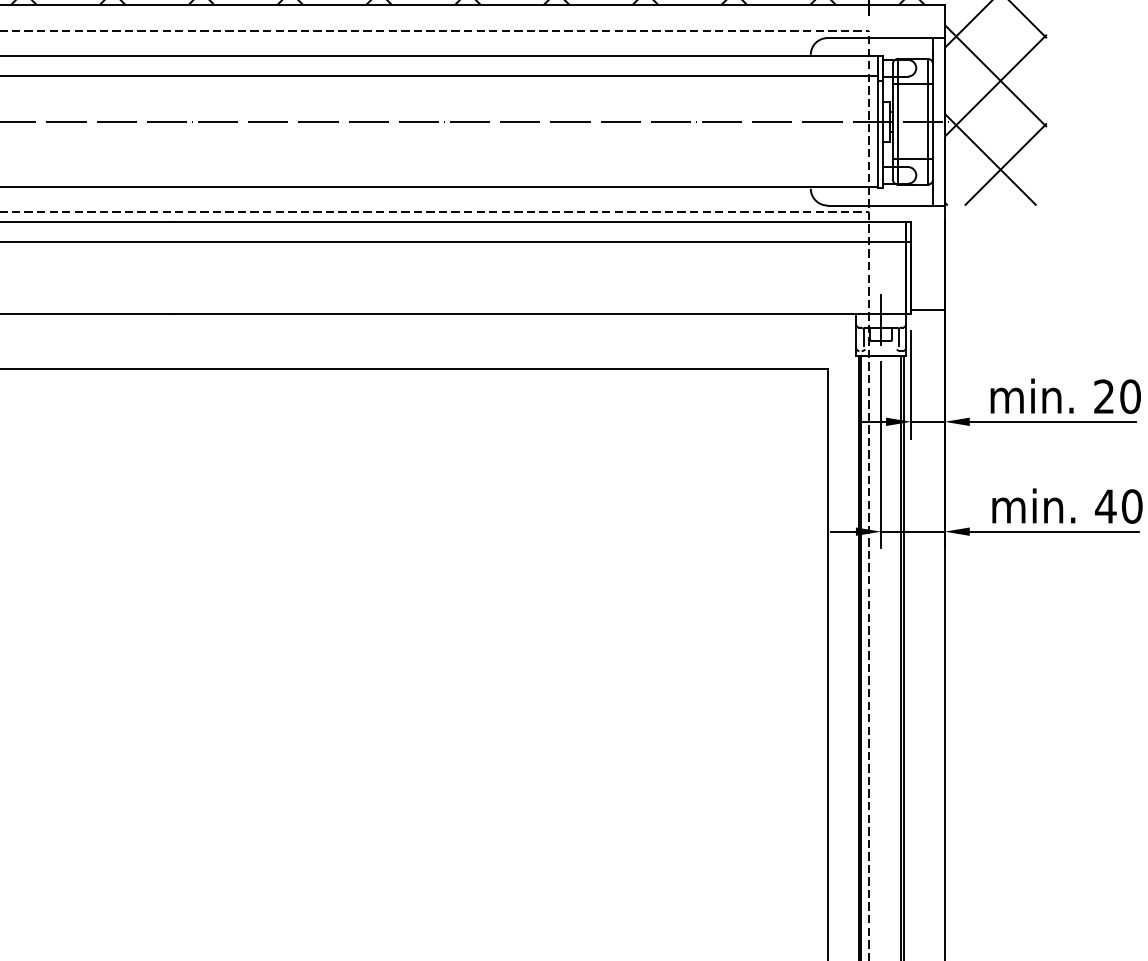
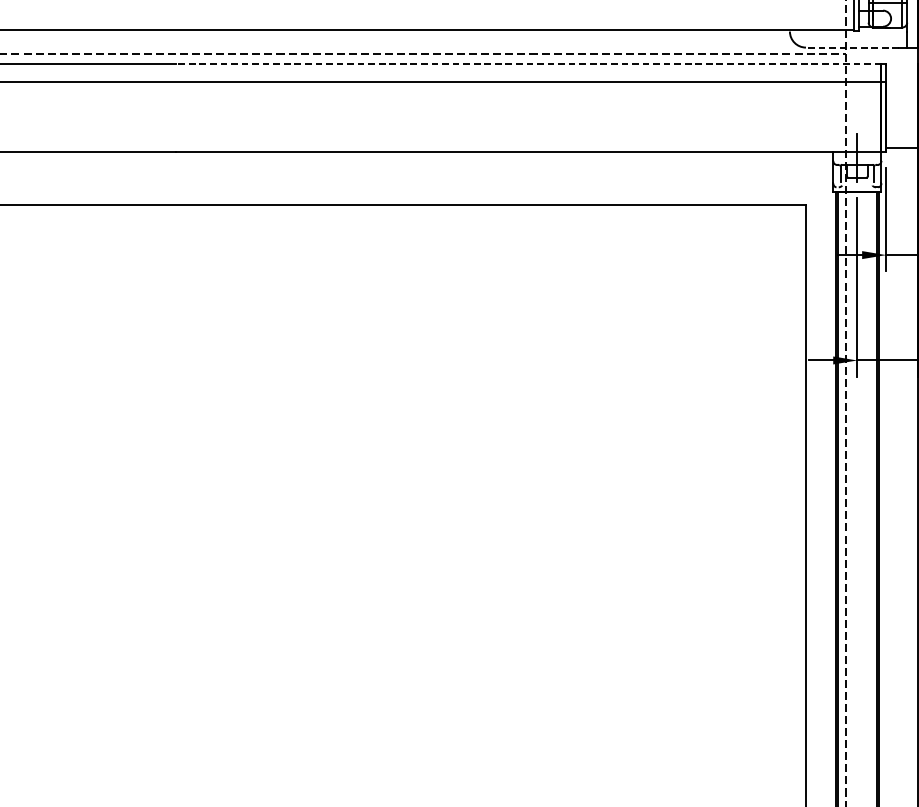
line: (876, 205) -> (852, 47), solid -> dashed
line: (538, 222) -> (528, 63), solid -> dashed

